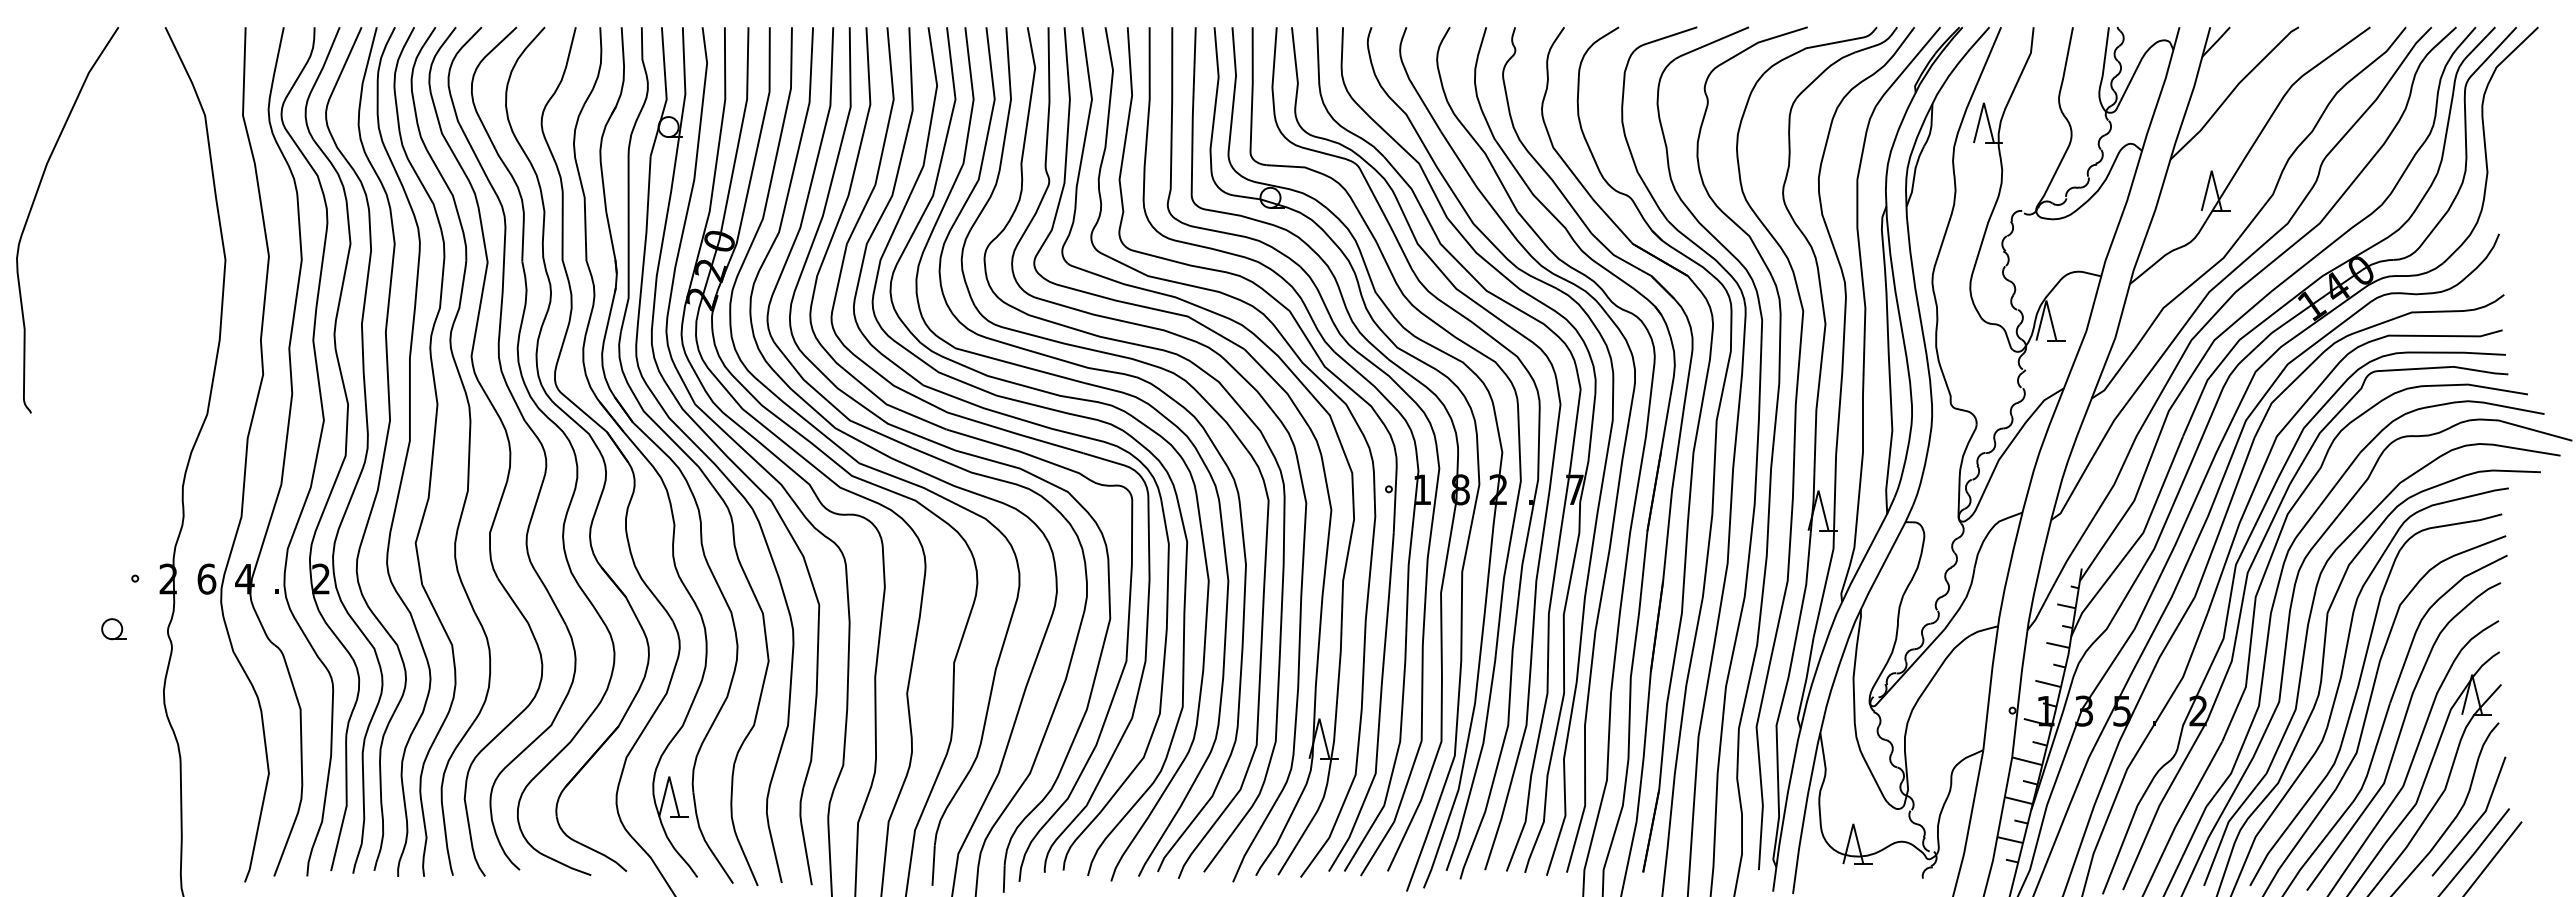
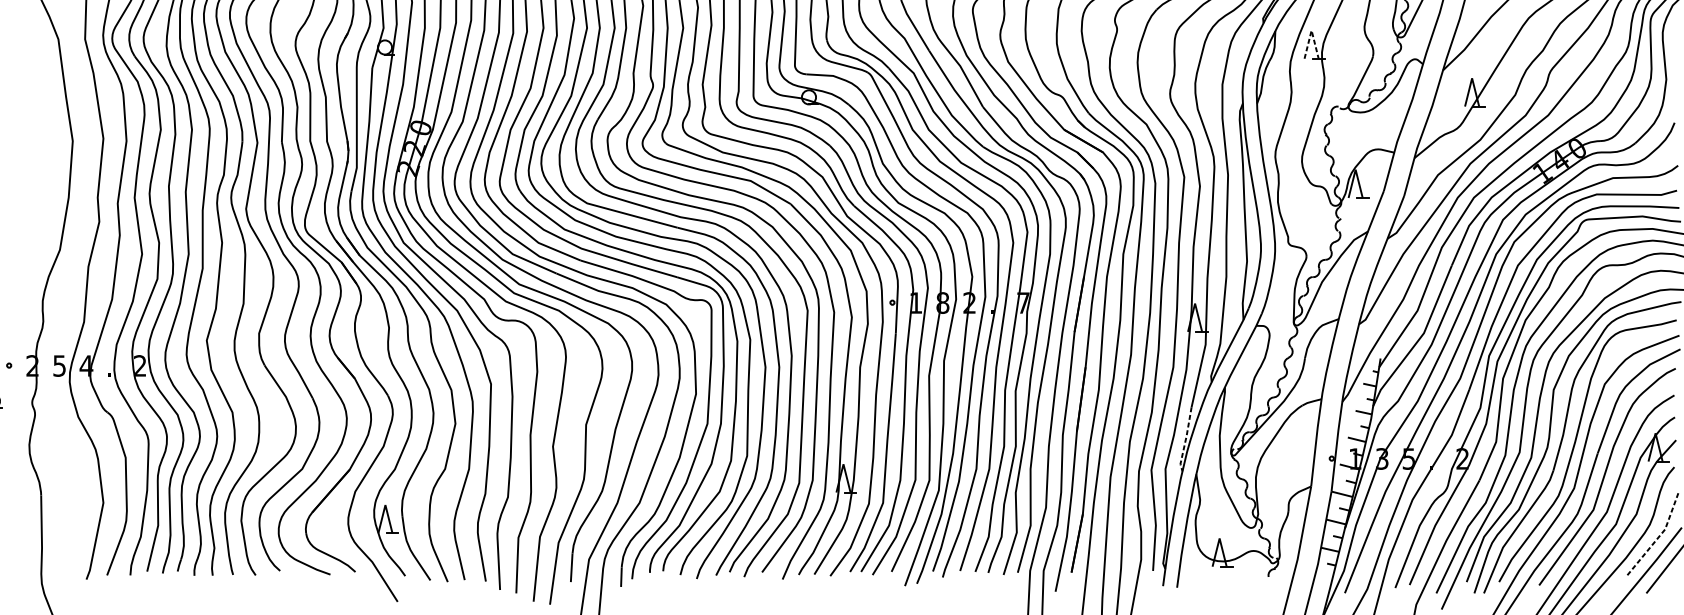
line: (1983, 102) -> (1311, 30), solid -> dashed
text: (206, 578) -> (59, 365), 6 -> 5
line: (1805, 684) -> (1185, 440), solid -> dashed
line: (2477, 821) -> (1659, 536), solid -> dashed

